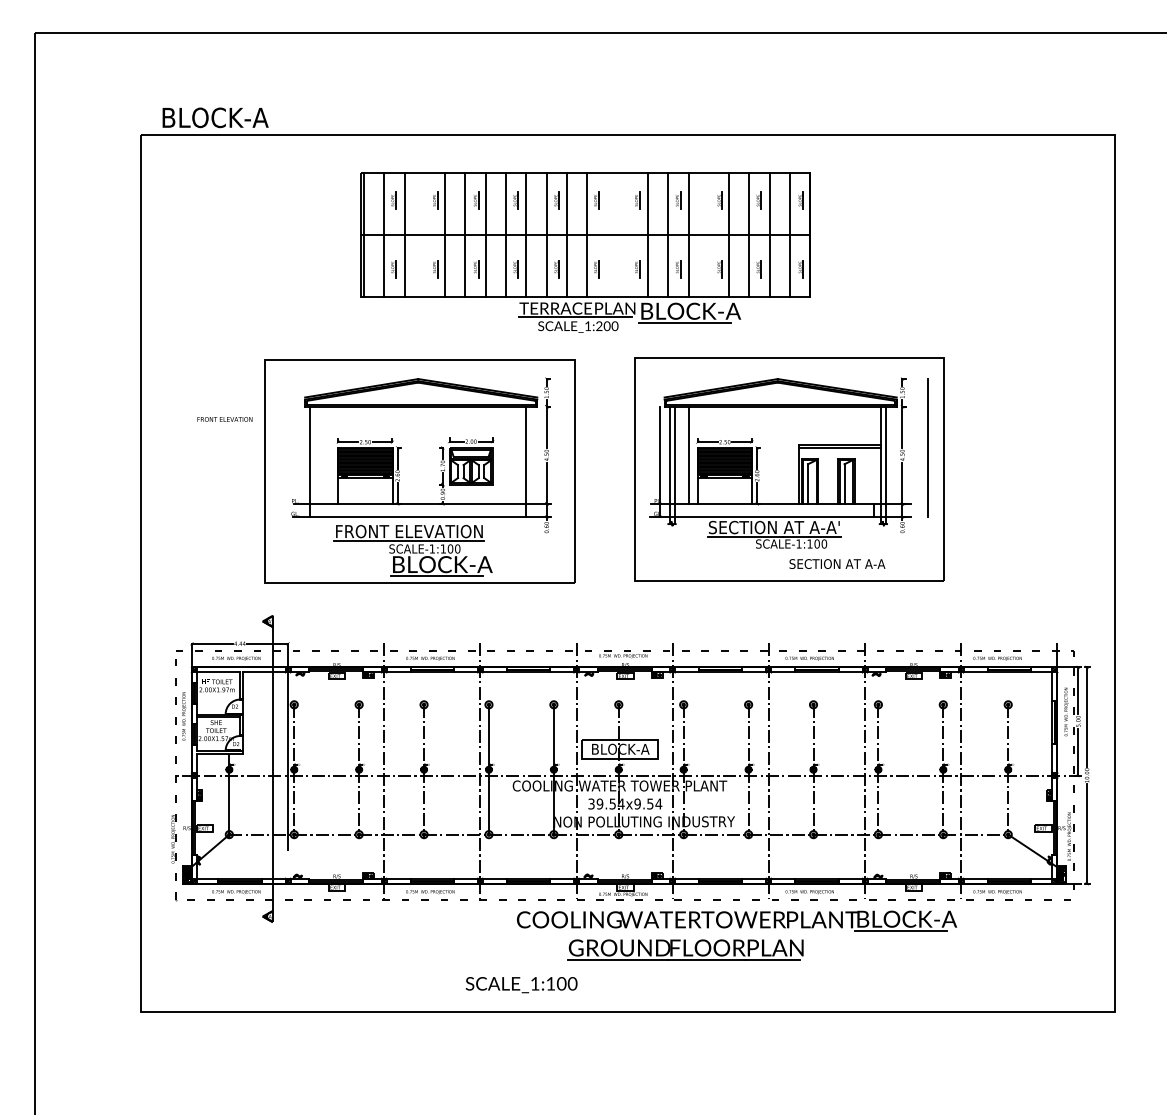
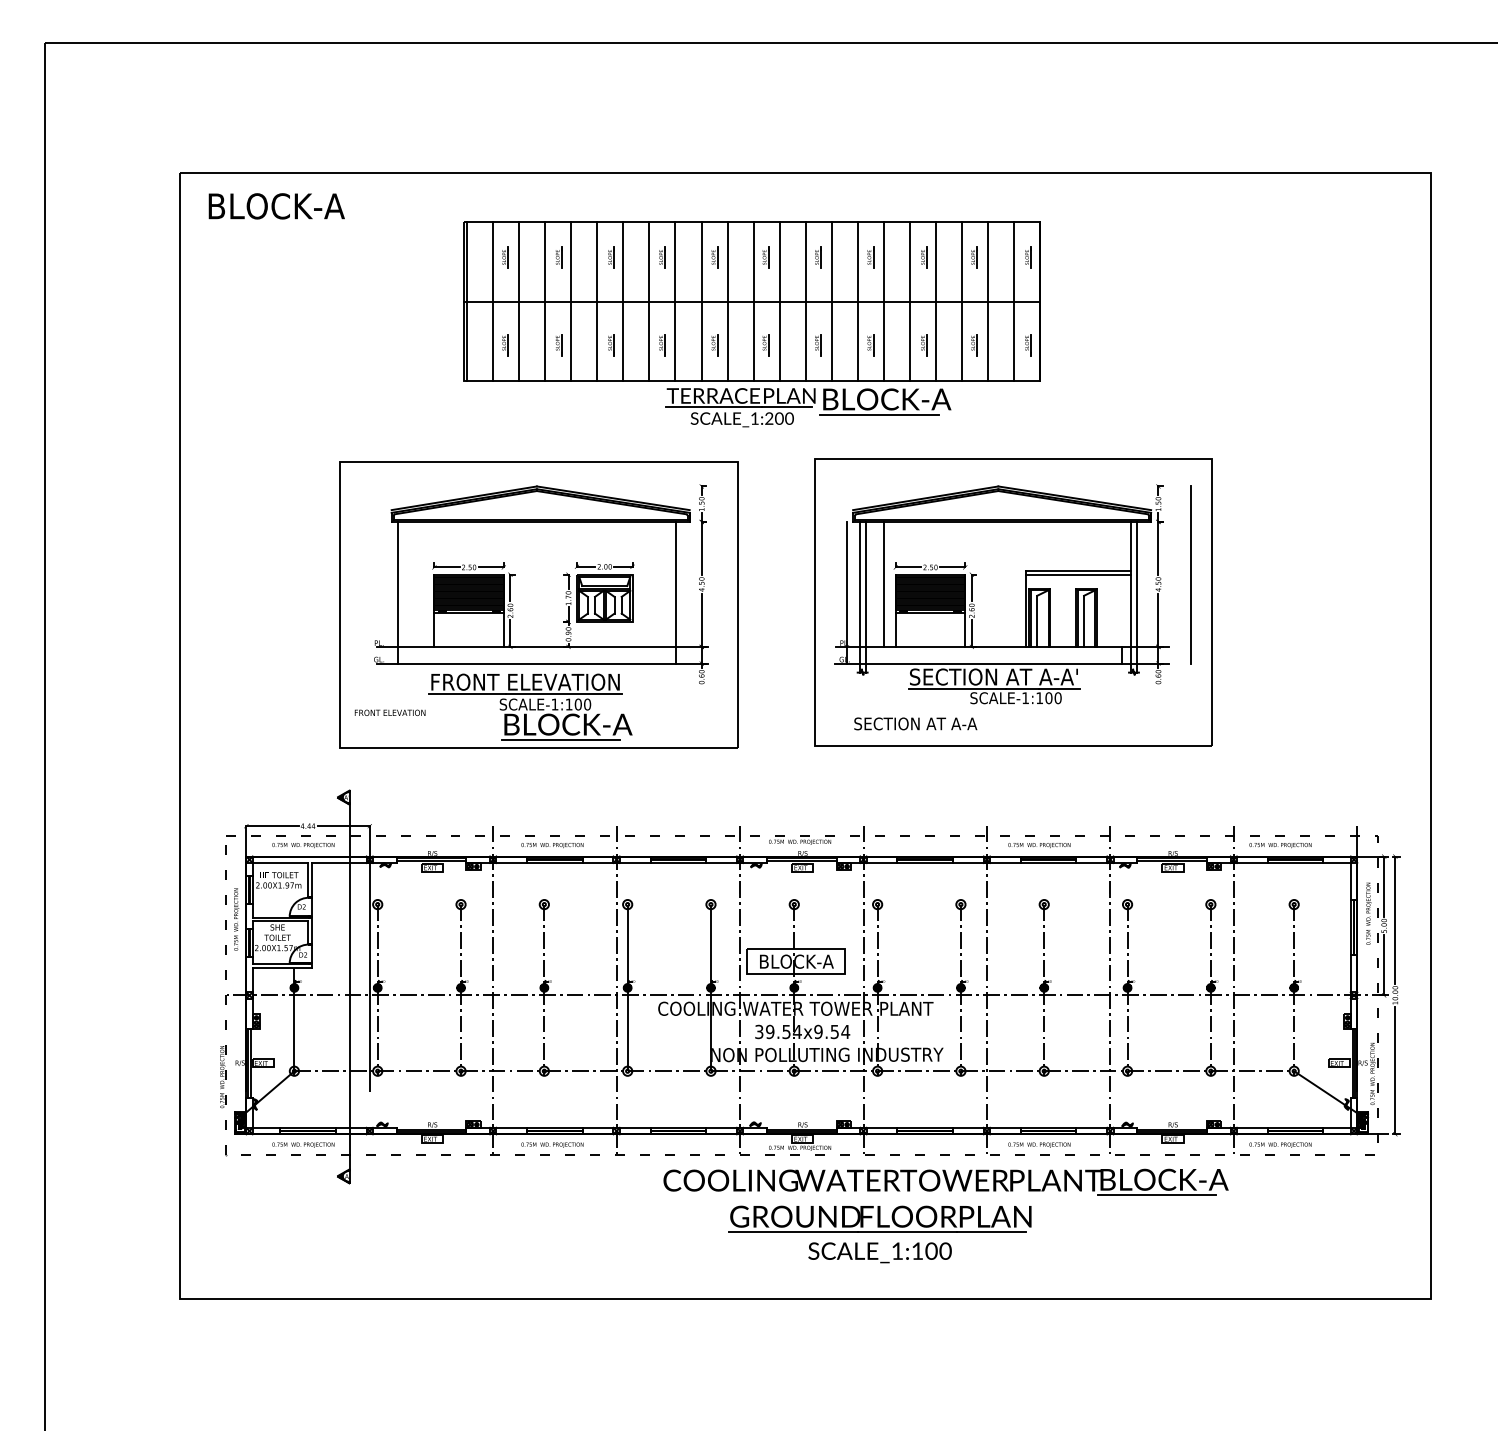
text: (215, 117) -> (276, 205), moved
line: (424, 234) -> (544, 300), added
line: (607, 234) -> (779, 300), added
line: (627, 234) -> (805, 300), added
line: (708, 234) -> (909, 300), added
text: (224, 419) -> (389, 712), moved
text: (837, 563) -> (915, 723), moved
text: (521, 985) -> (879, 1253), moved

